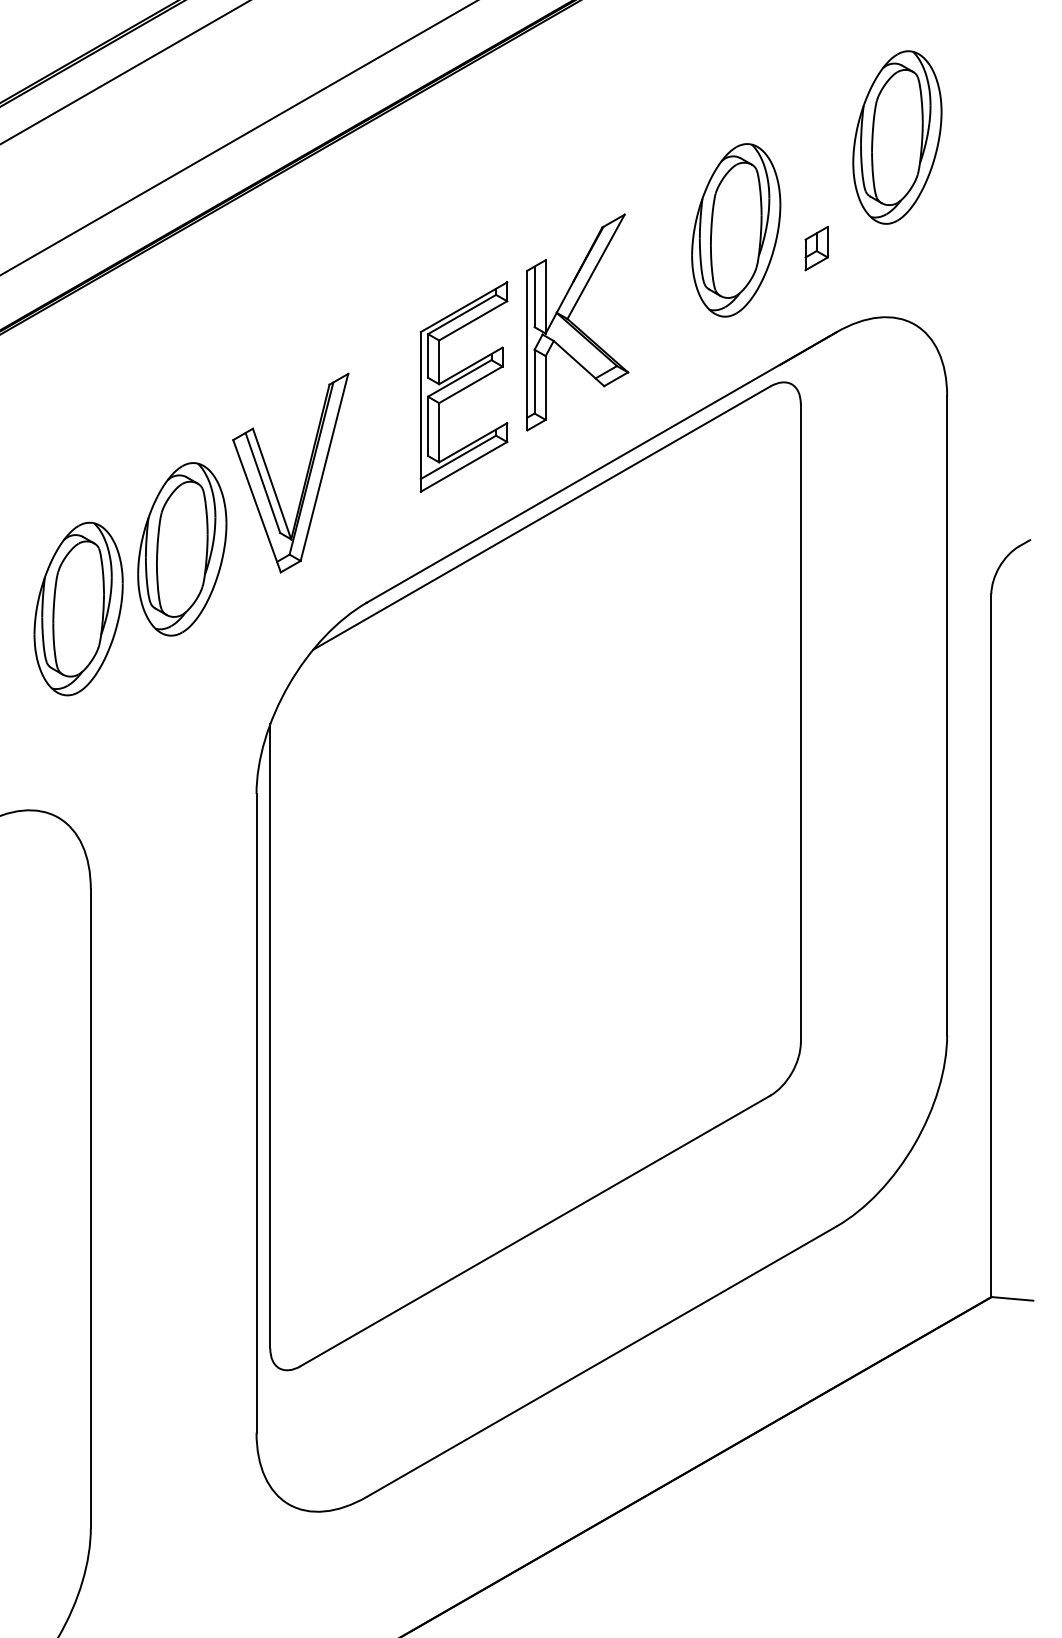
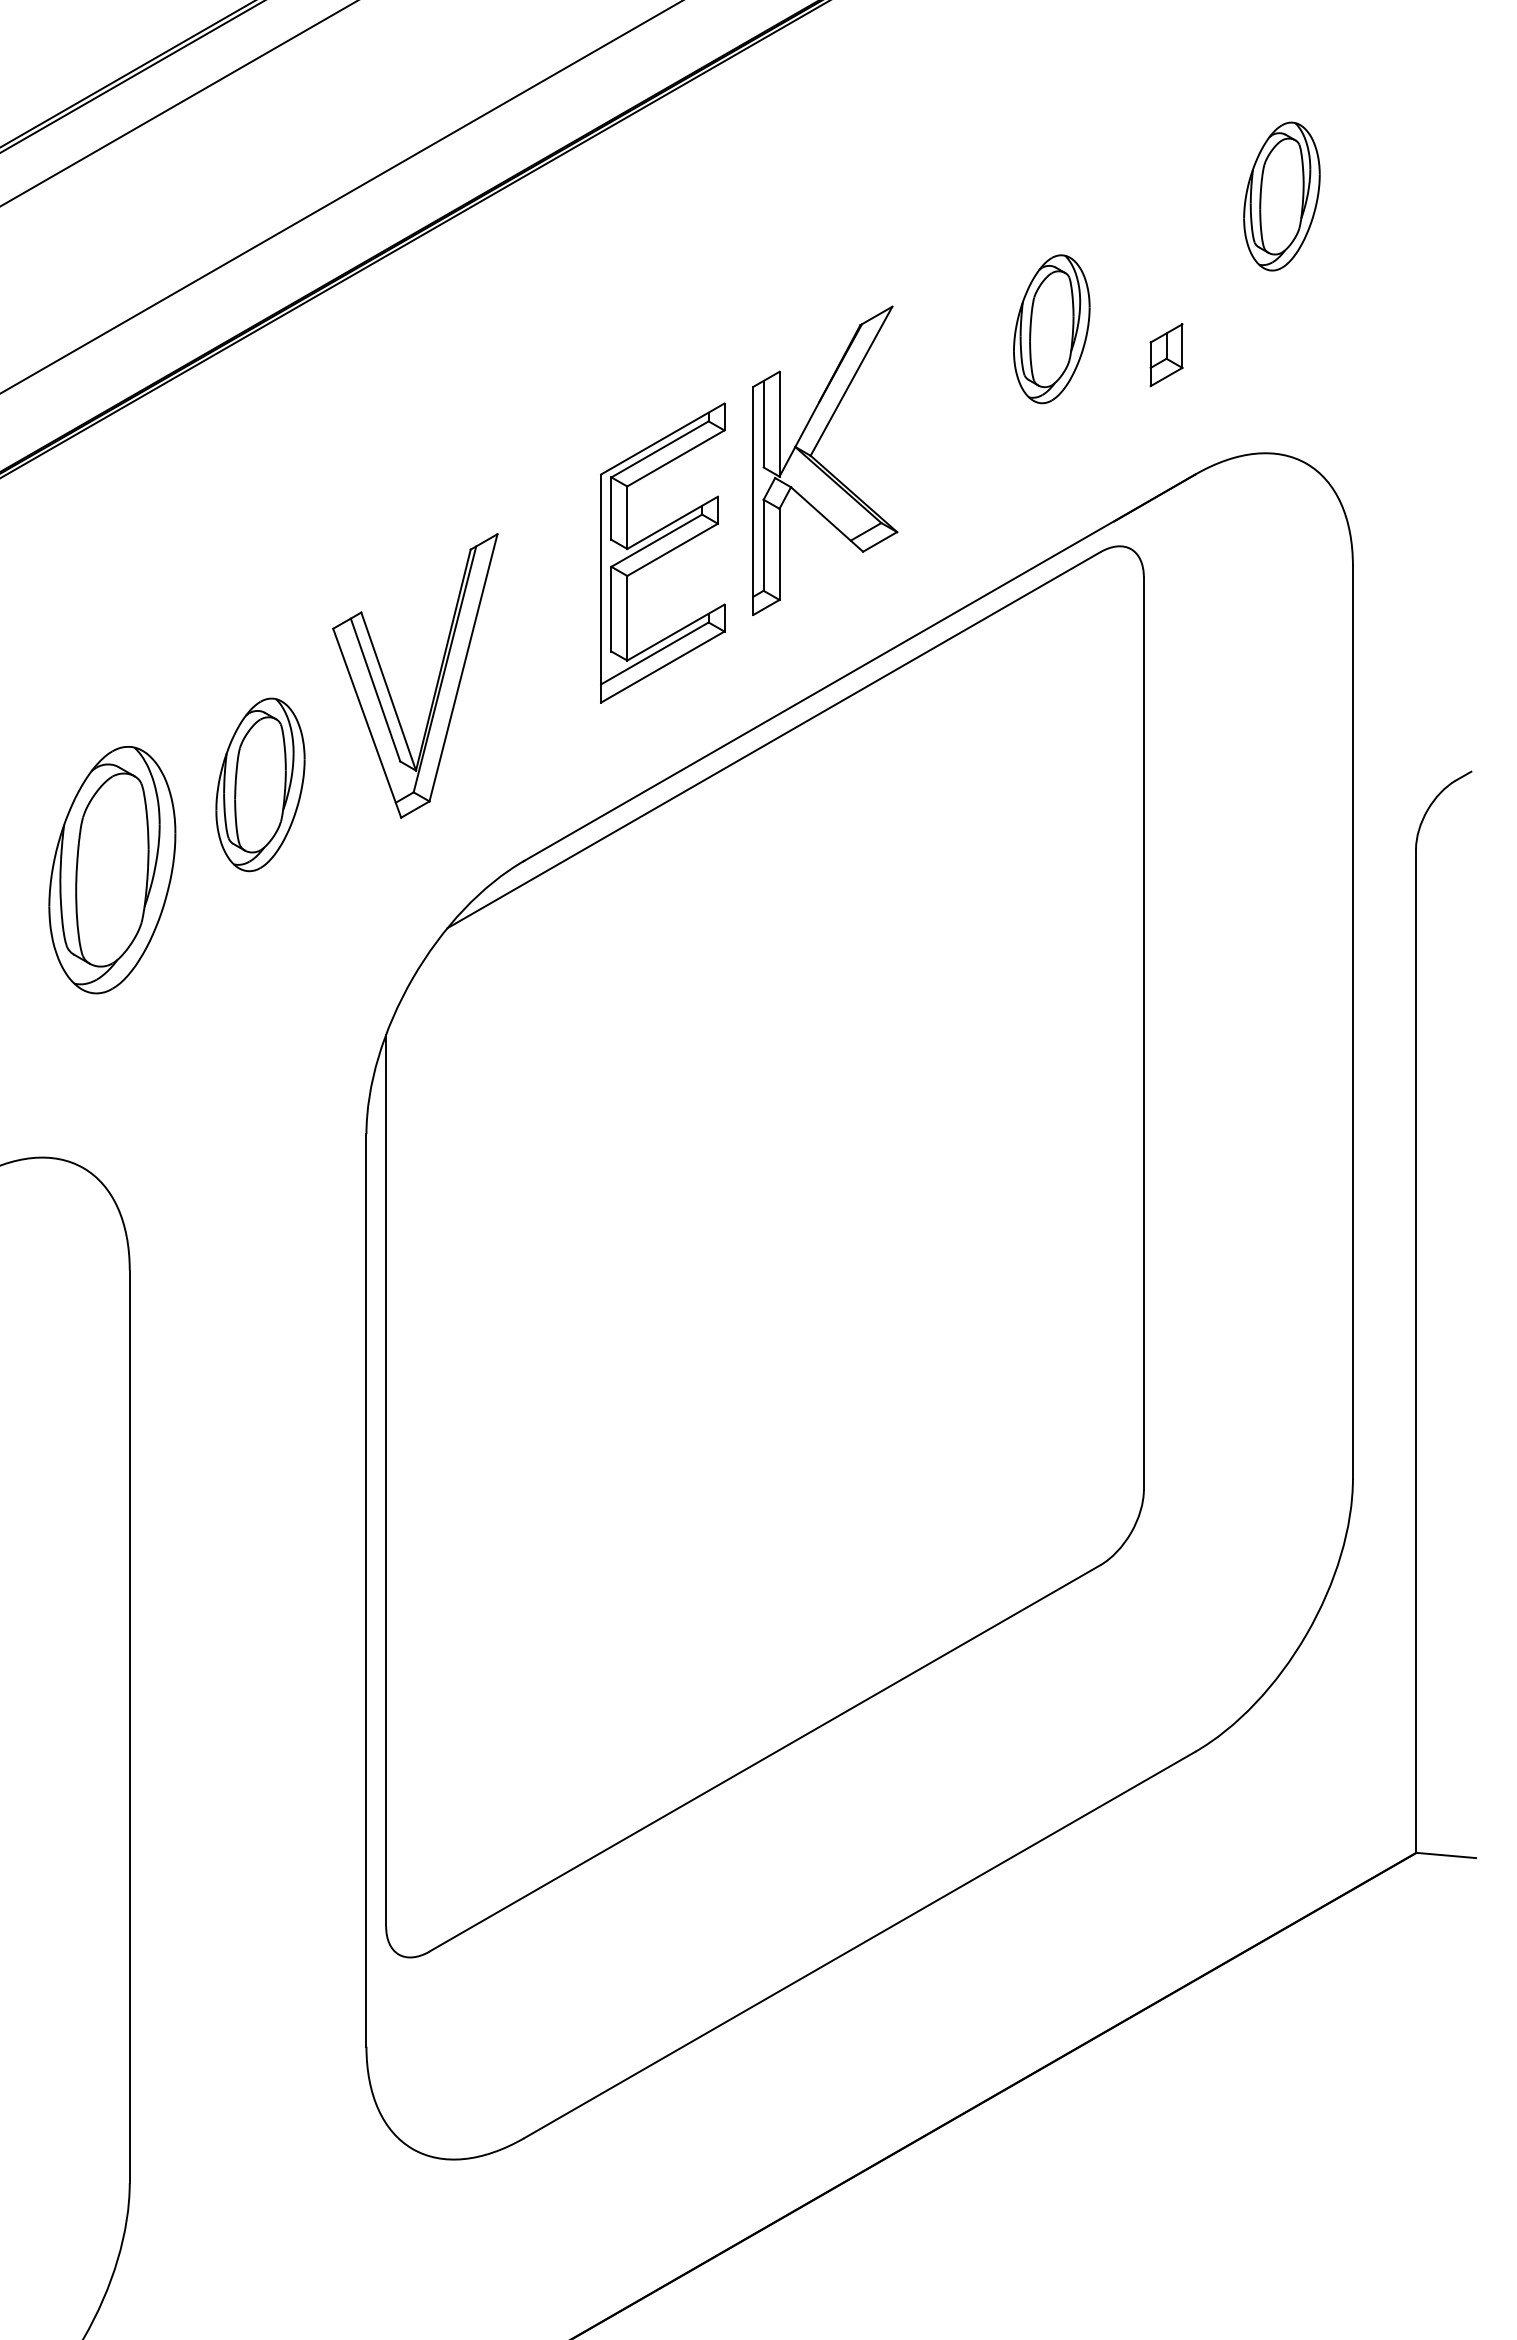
part: (897, 137) -> (1282, 196), size x0.6
part: (736, 230) -> (1052, 329), size x0.6
part: (182, 549) -> (260, 785), size x0.7

